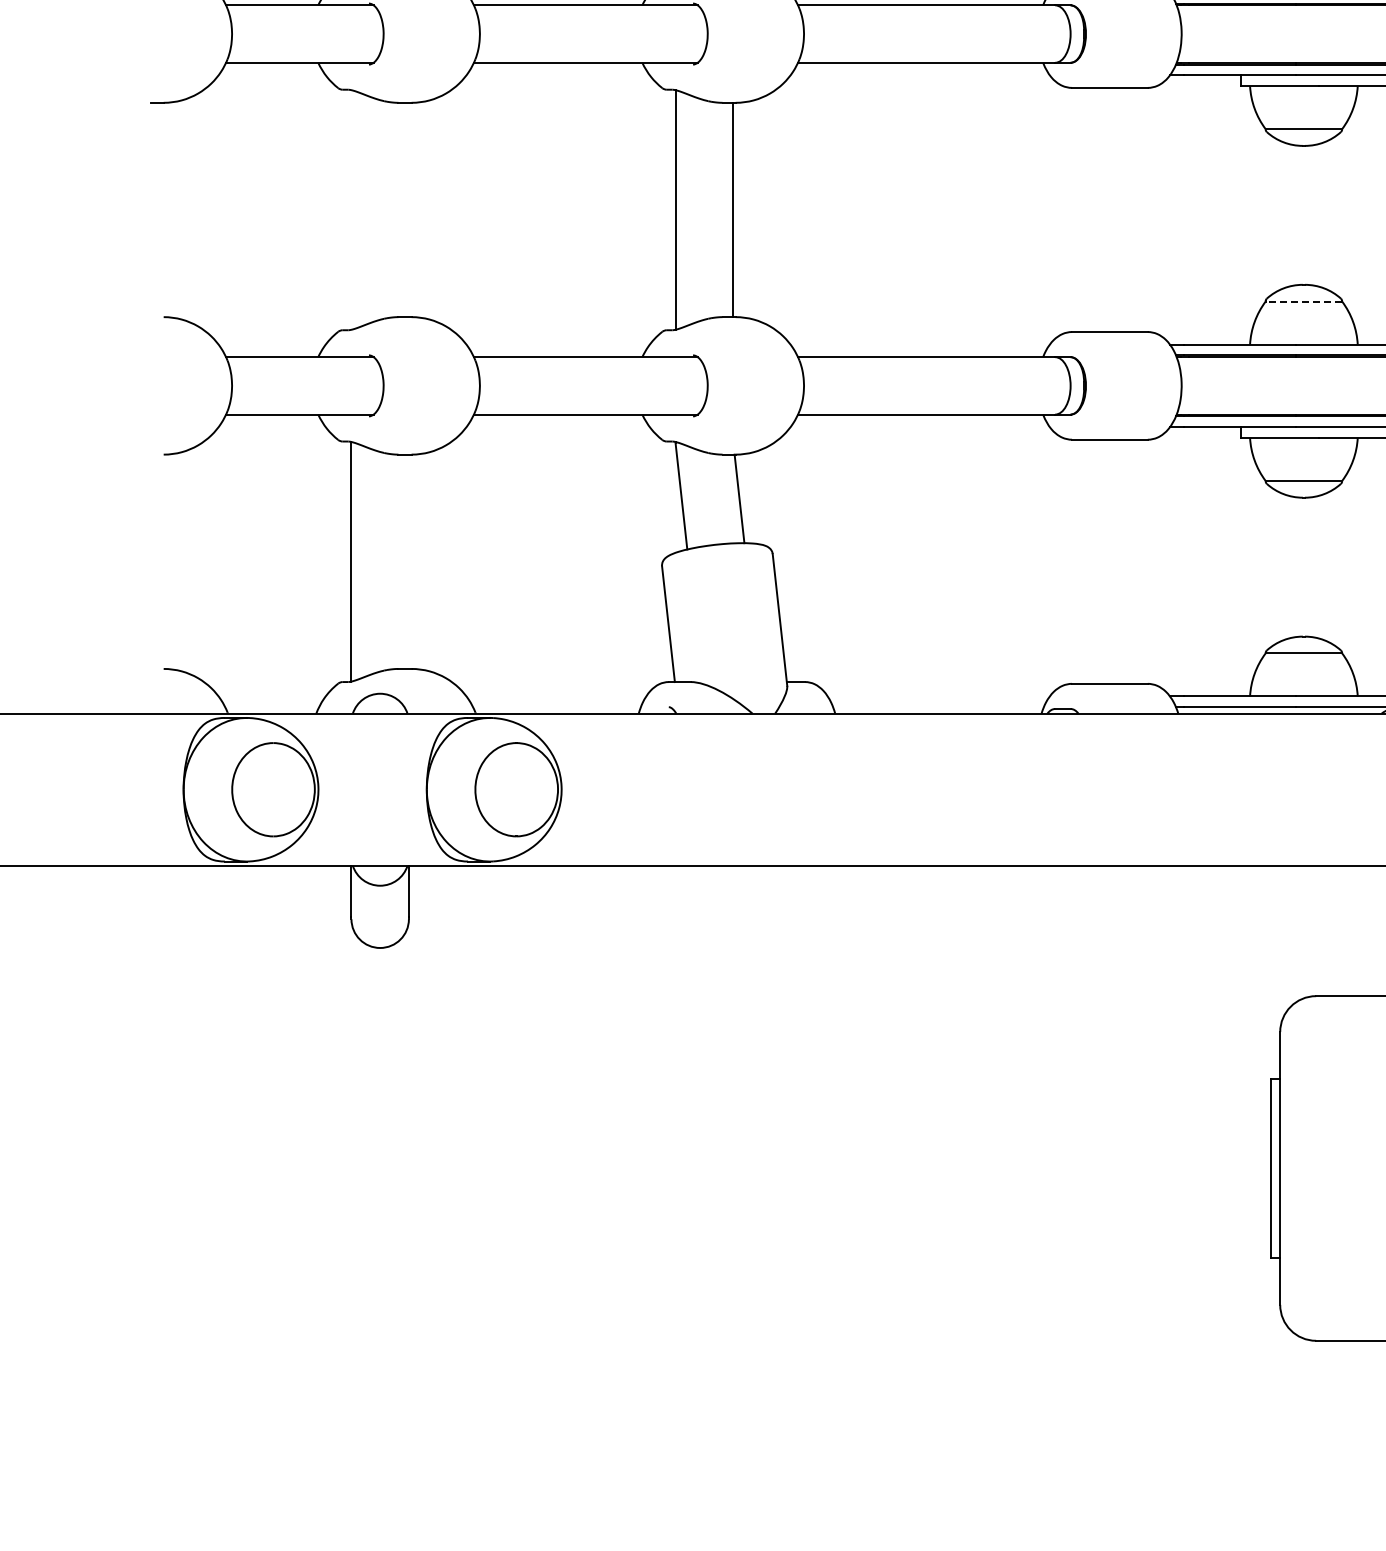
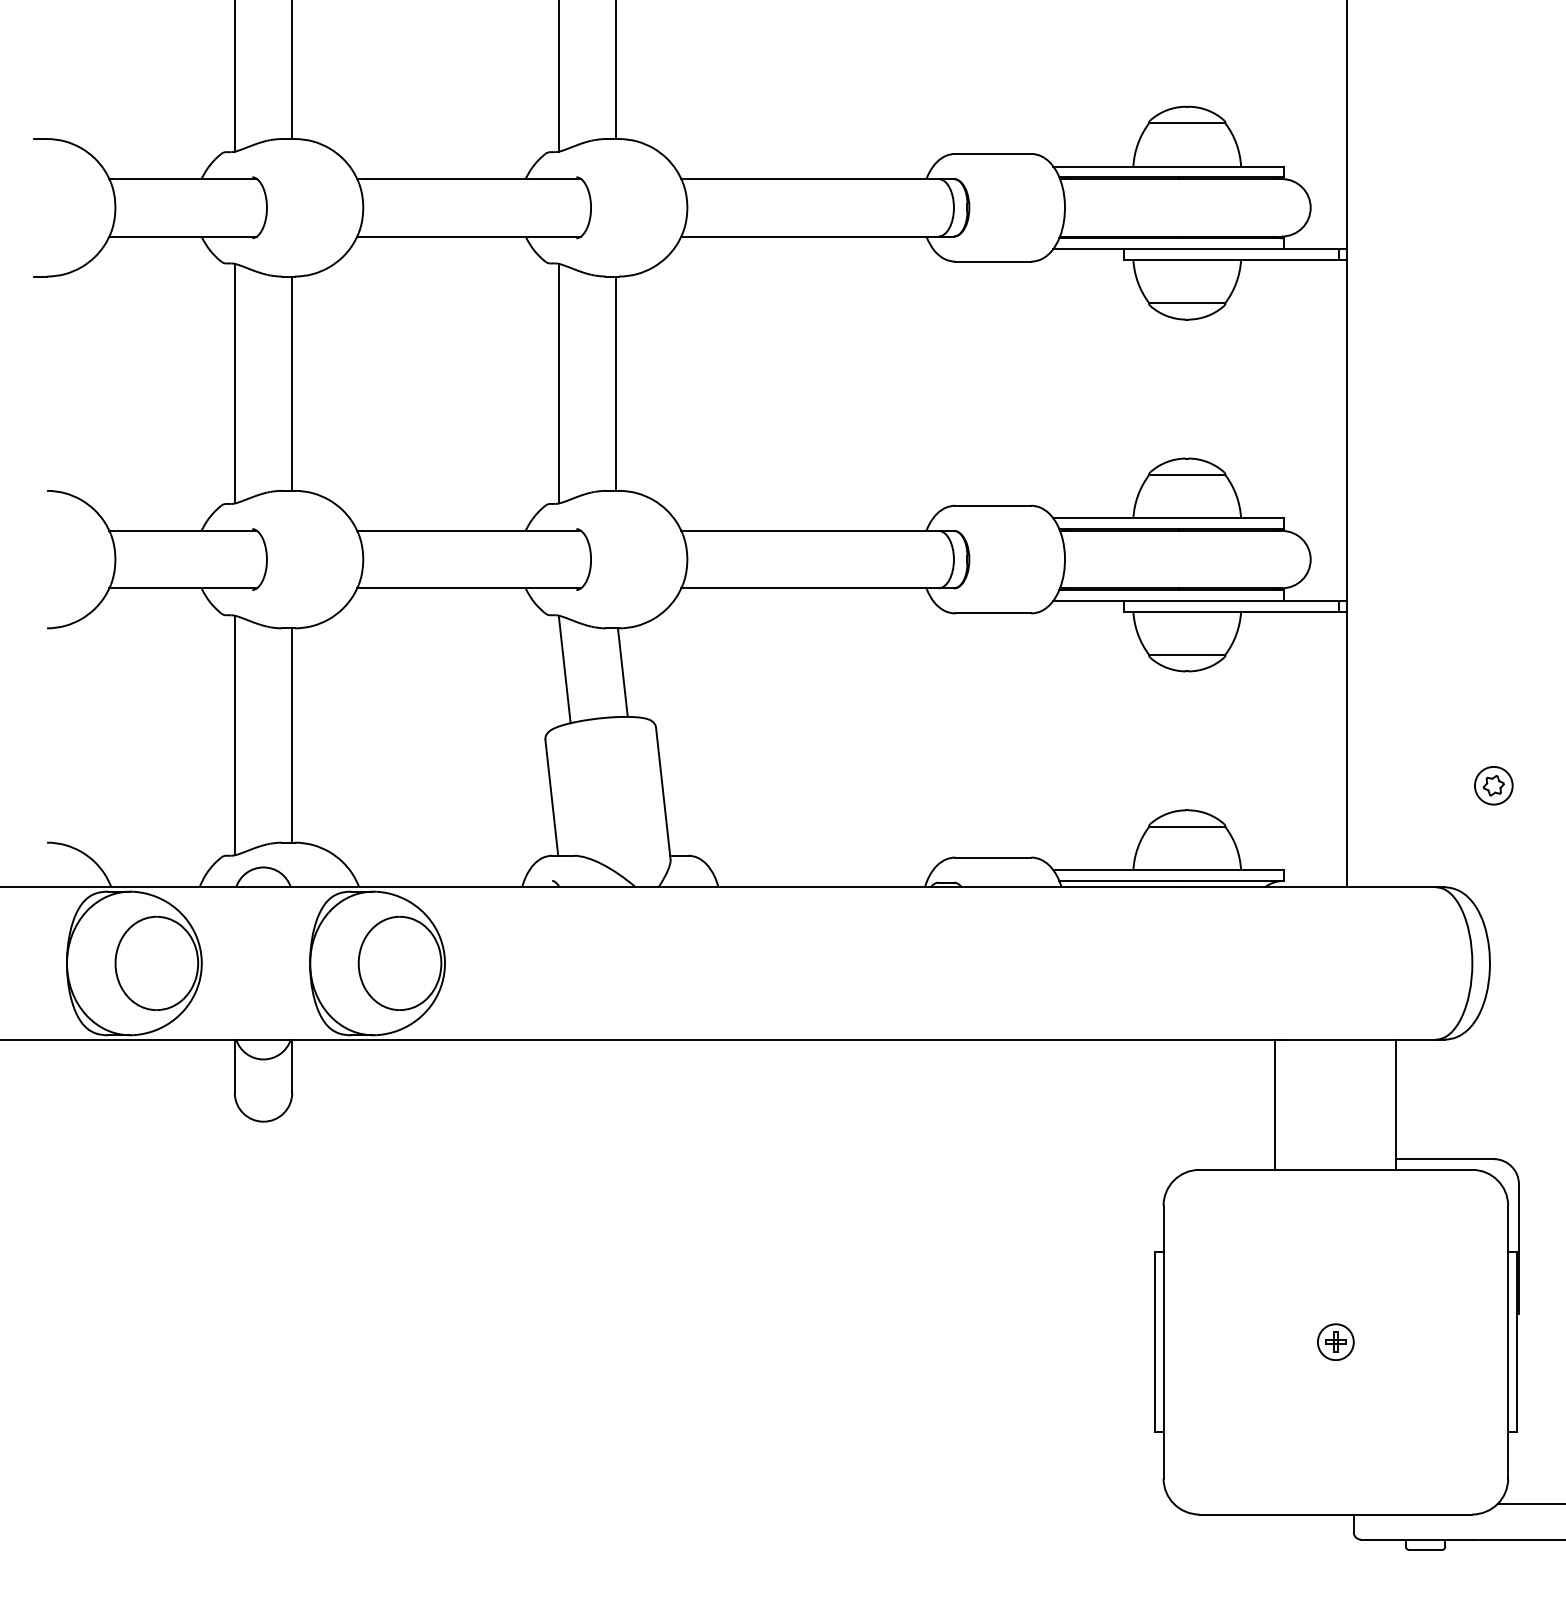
line: (351, 209) -> (234, 383), added
line: (409, 209) -> (292, 383), added
line: (1303, 301) -> (1186, 475), dashed -> solid
line: (409, 561) -> (292, 735), added

